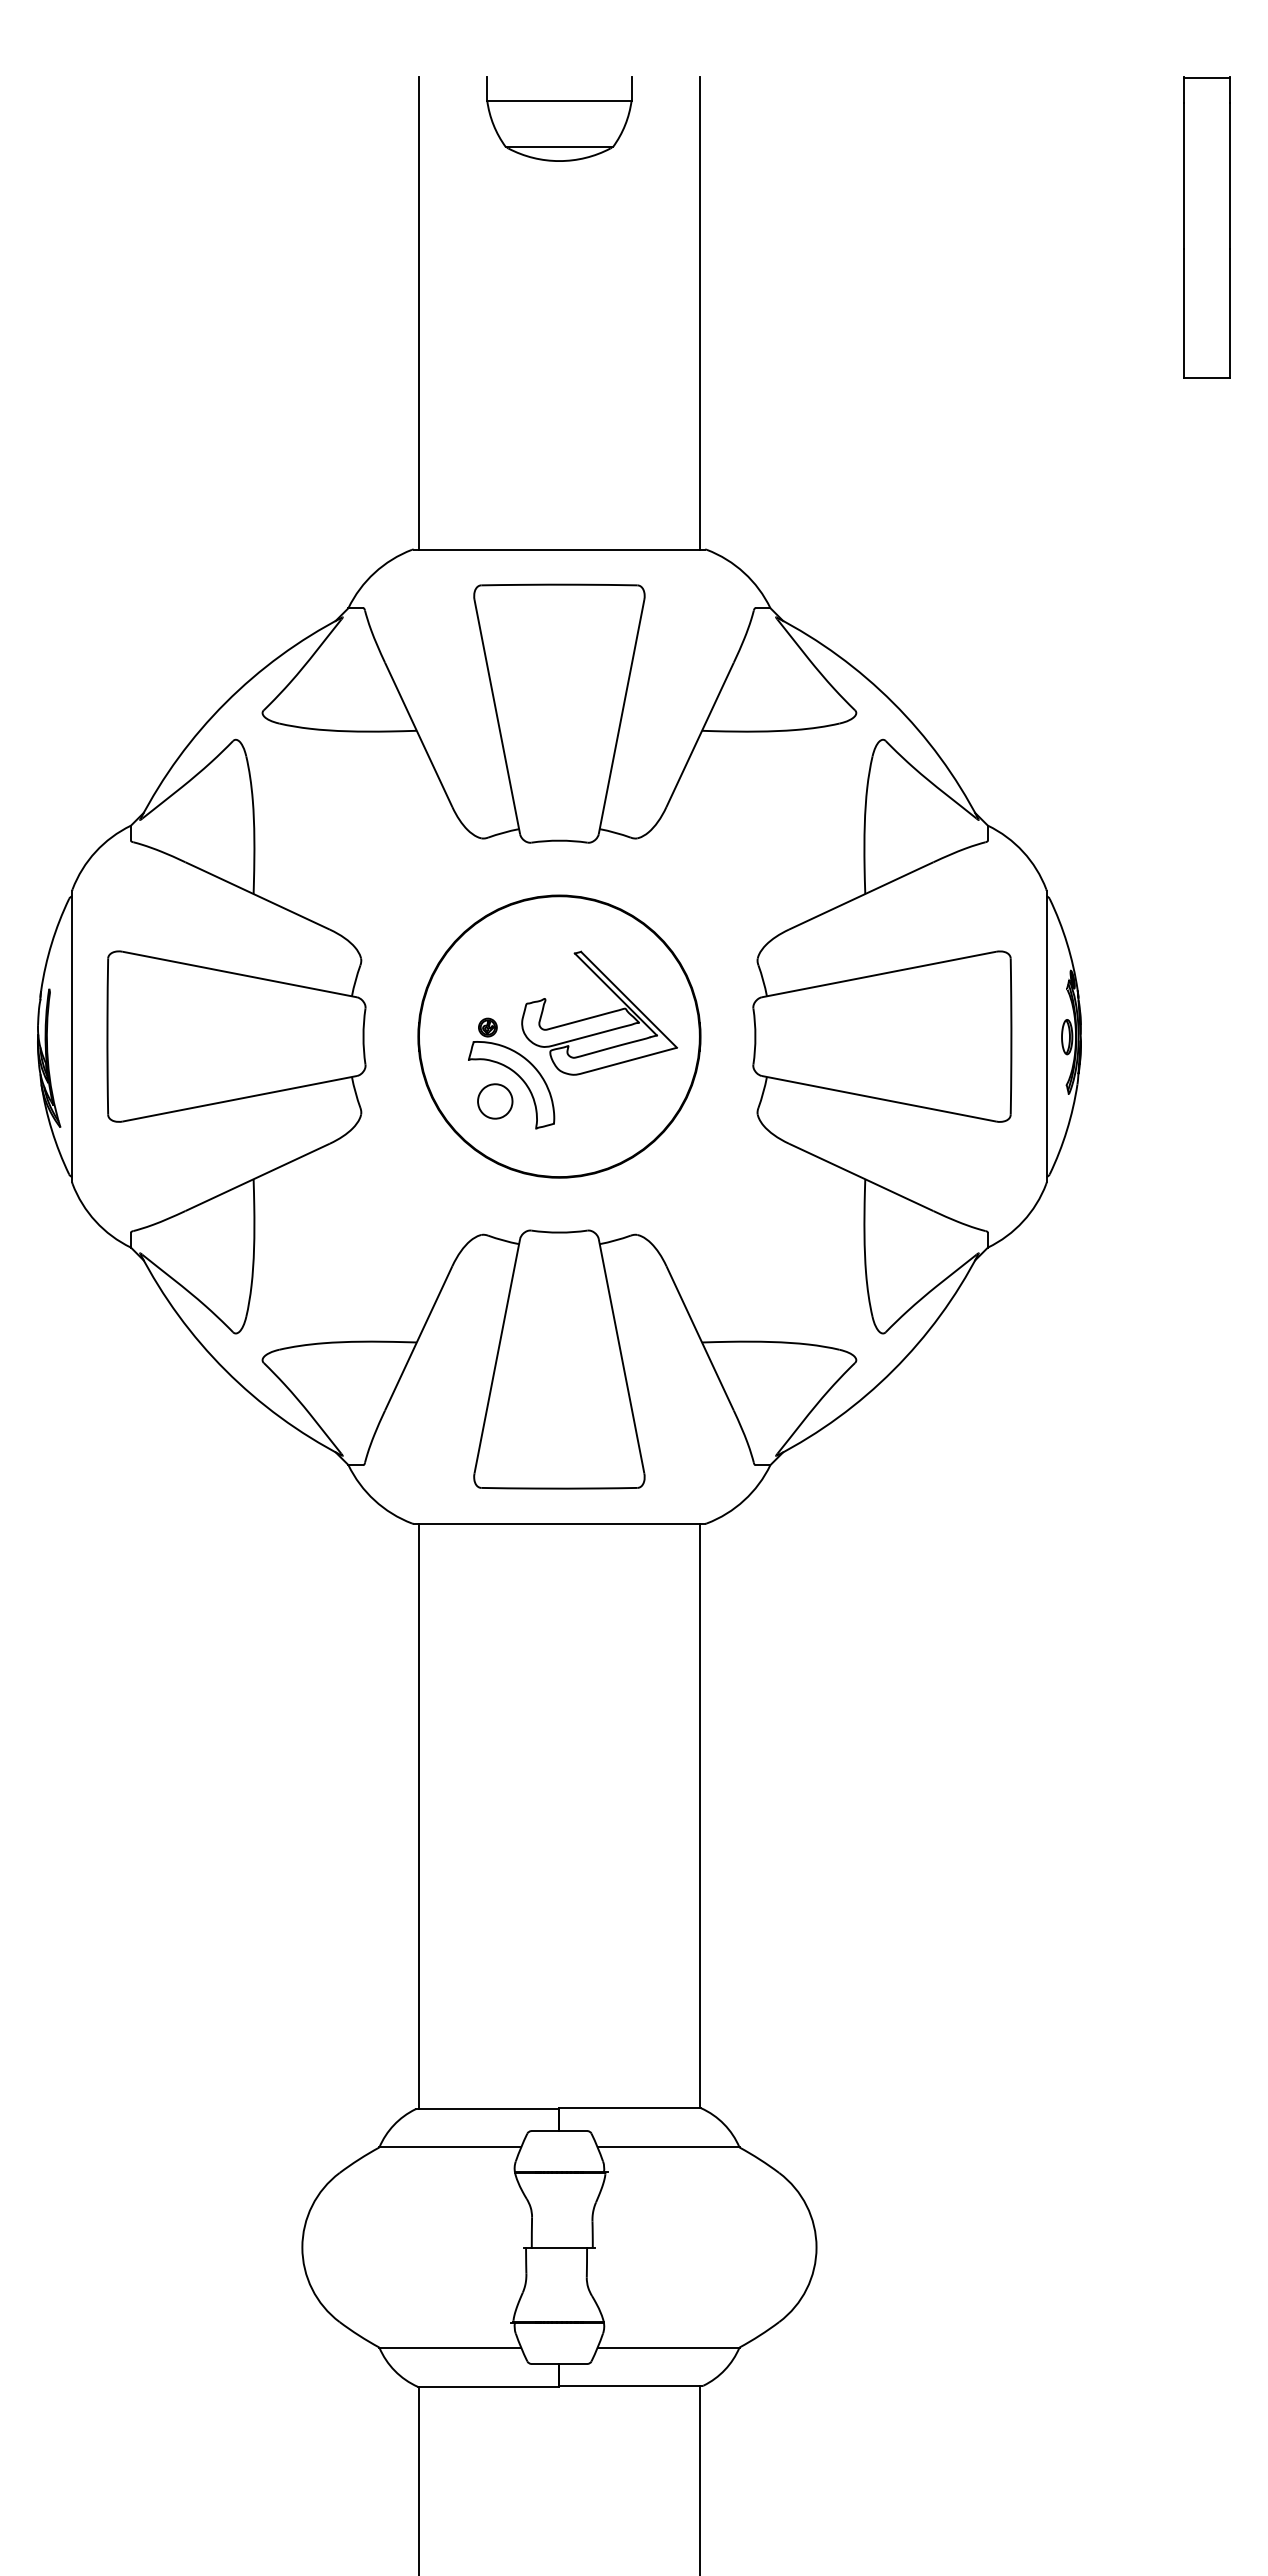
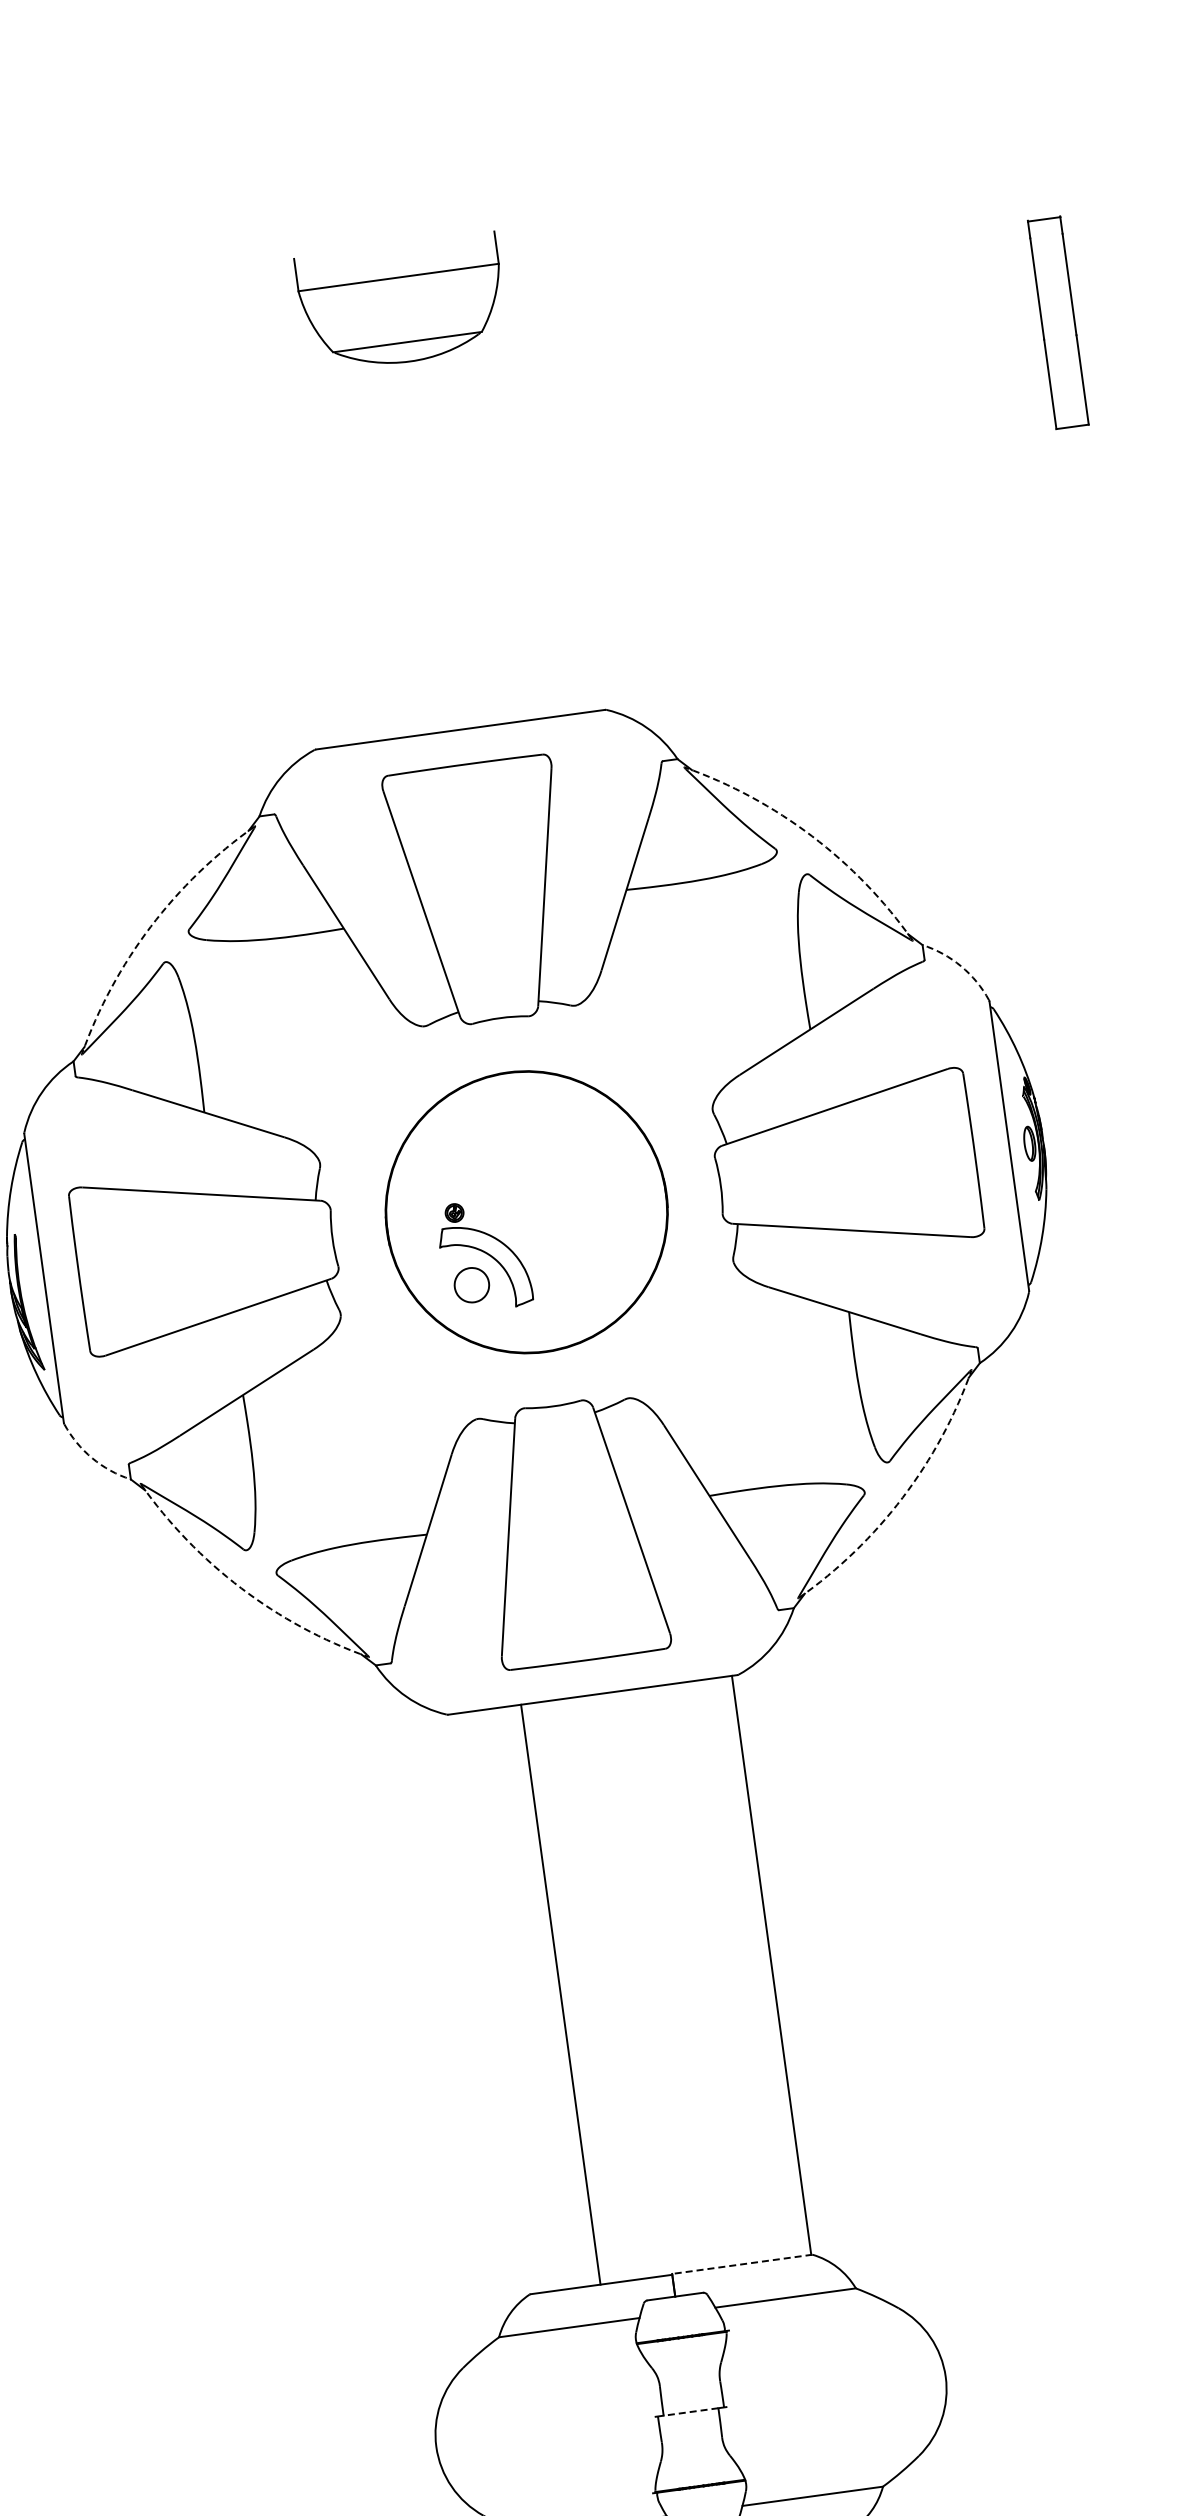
part: (559, 118) -> (402, 302), size x1.4
part: (1206, 227) -> (1057, 322), size x0.7
line: (419, 313) -> (289, 514), removed
line: (699, 313) -> (567, 476), removed
arc: (225, 702) -> (150, 926), solid -> dashed
arc: (893, 702) -> (812, 835), solid -> dashed
arc: (1023, 851) -> (961, 965), solid -> dashed
part: (599, 1012) -> (563, 1182), removed
arc: (95, 1221) -> (92, 1458), solid -> dashed
arc: (225, 1370) -> (241, 1588), solid -> dashed
arc: (893, 1370) -> (902, 1497), solid -> dashed
line: (419, 1816) -> (561, 1994), moved
line: (630, 2108) -> (742, 2264), solid -> dashed
line: (559, 2247) -> (691, 2411), solid -> dashed

